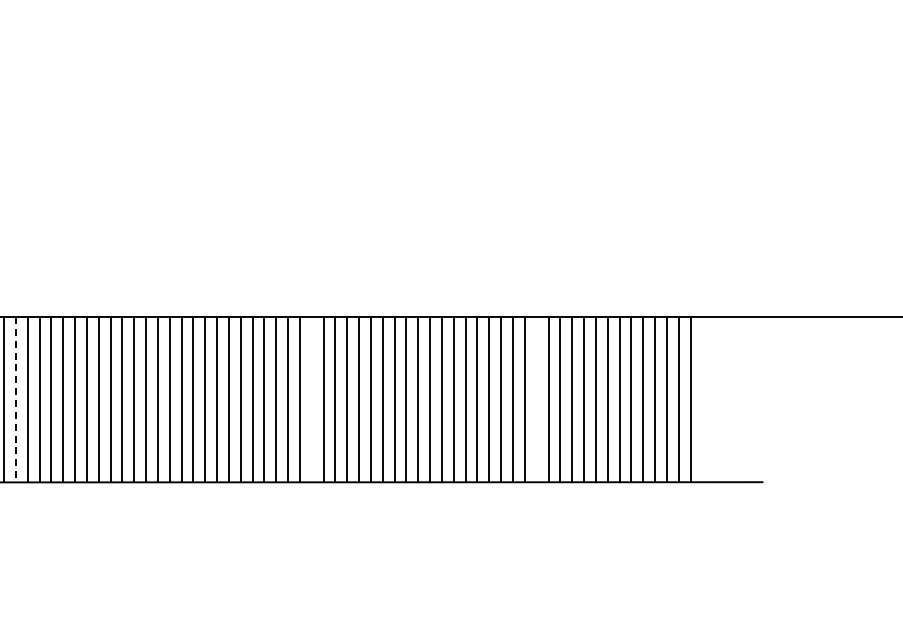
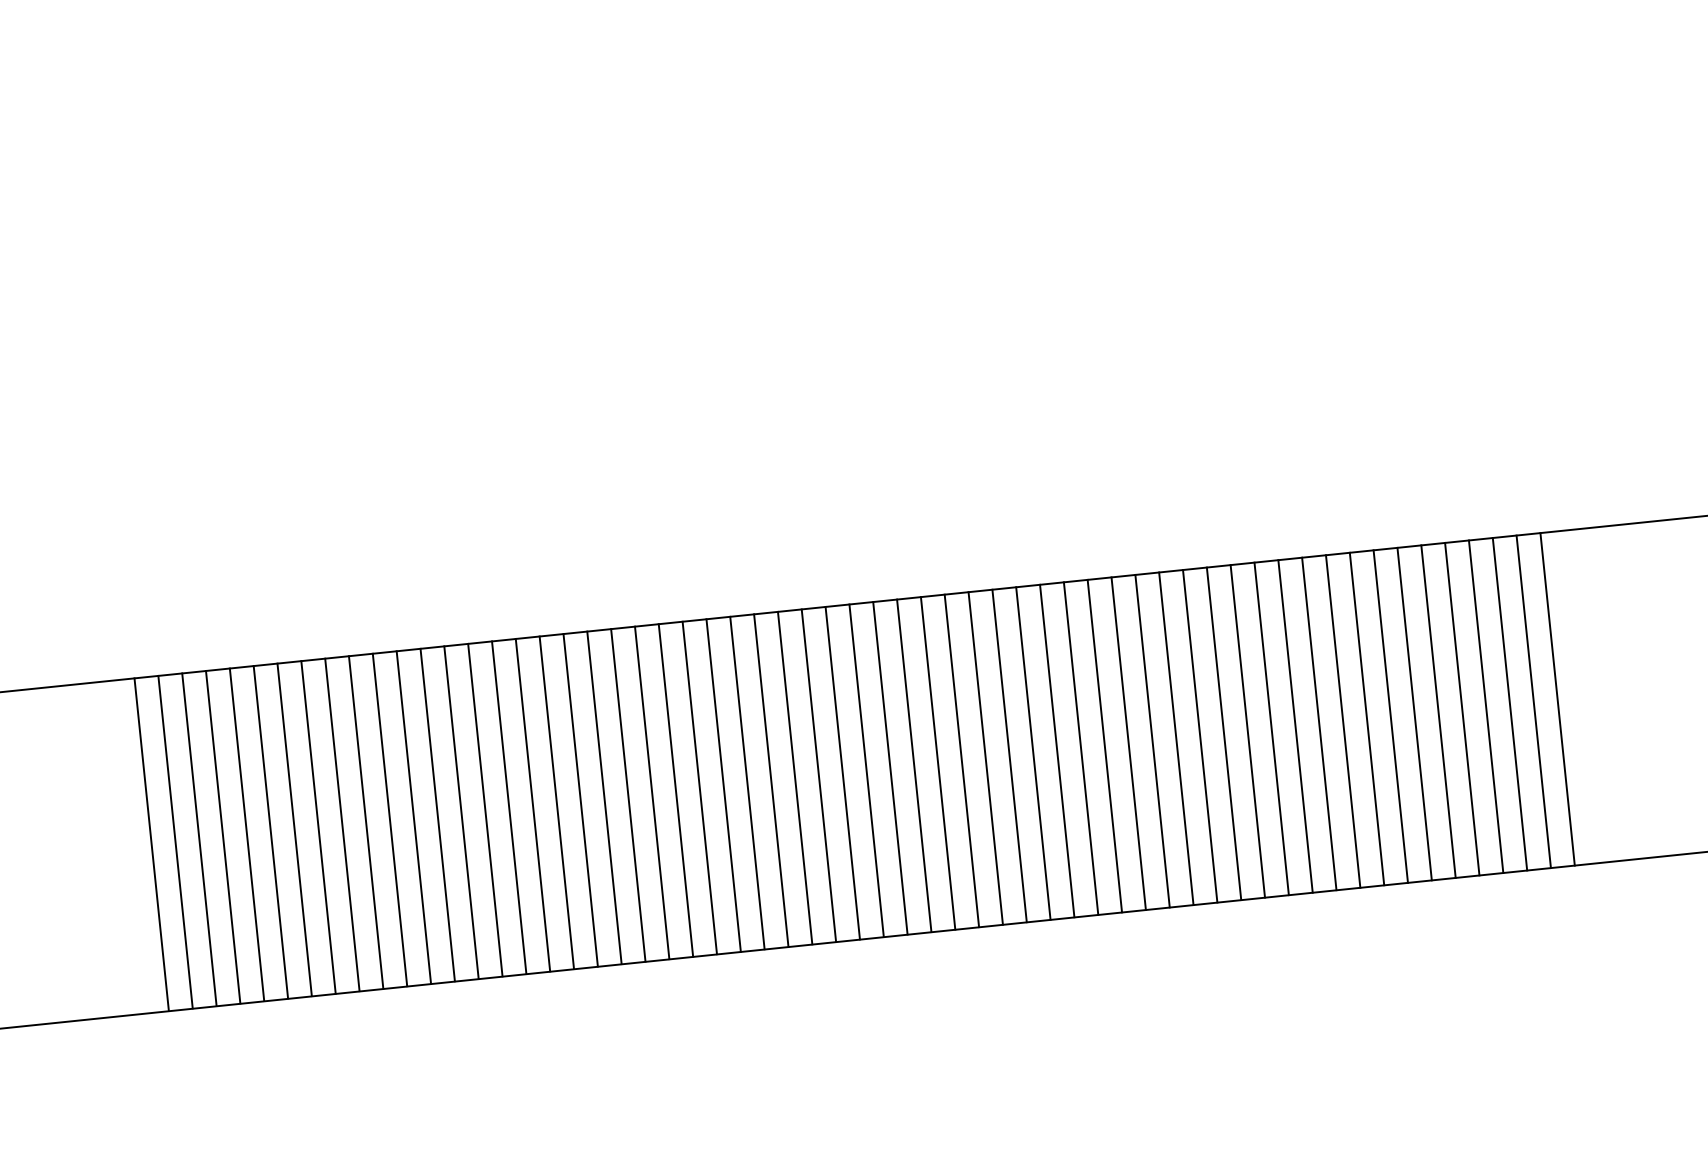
line: (15, 399) -> (198, 839), dashed -> solid
line: (311, 399) -> (794, 777), added
line: (536, 399) -> (1247, 731), added

